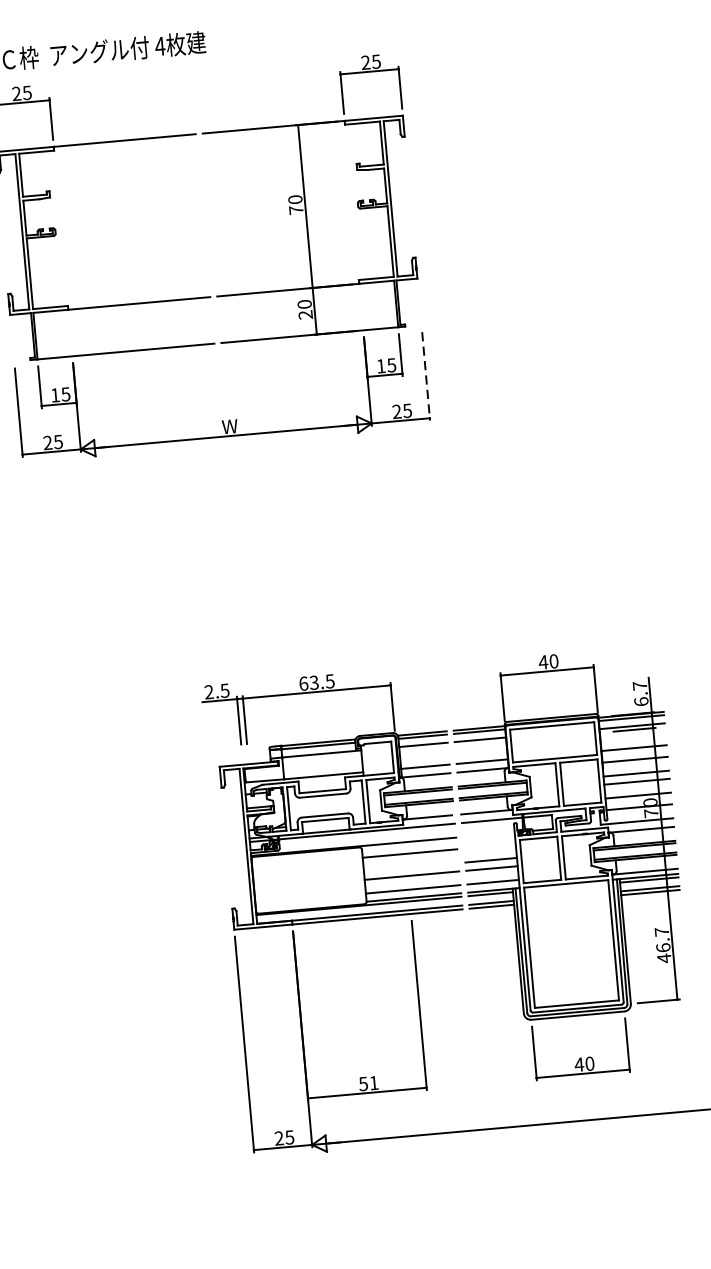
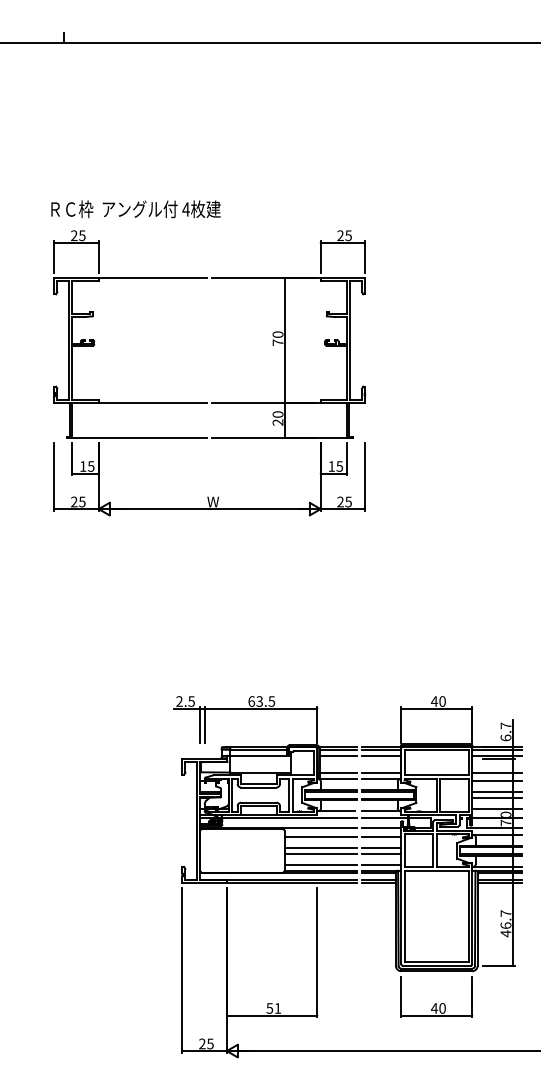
line: (426, 376) -> (365, 477), dashed -> solid
line: (488, 835) -> (381, 828), added
line: (489, 846) -> (381, 837), added
line: (411, 867) -> (320, 847), added

